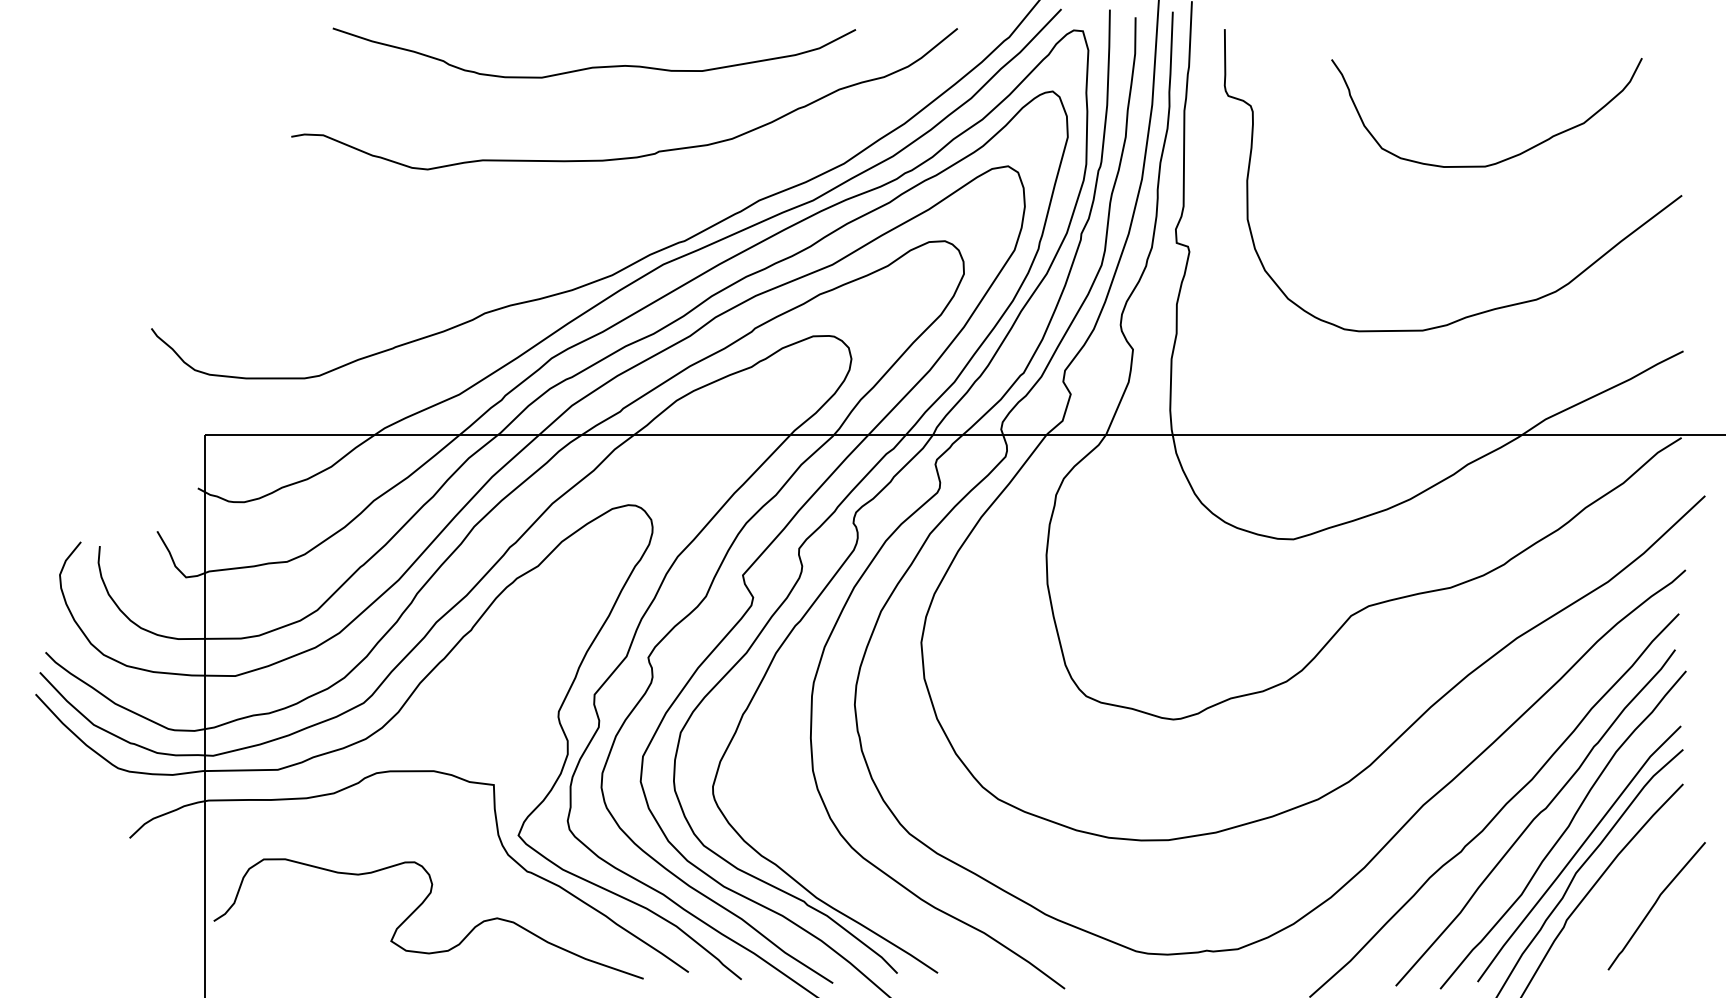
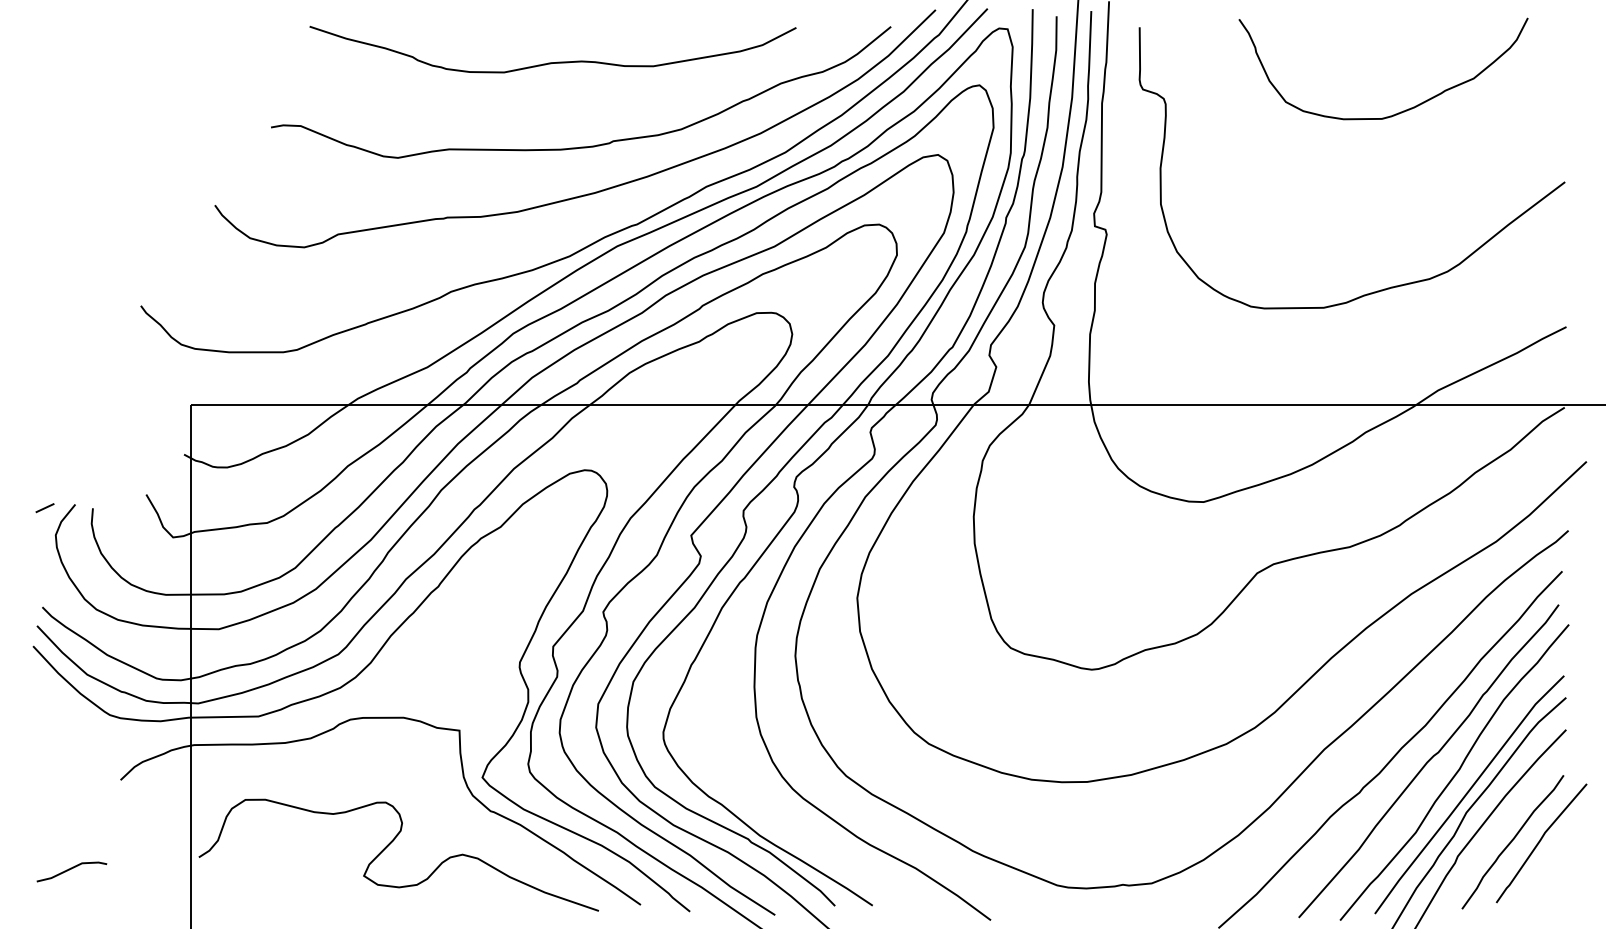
curve: (1503, 159) -> (1398, 112), moved
curve: (640, 205) -> (595, 191), added
line: (48, 545) -> (45, 507), added
curve: (1625, 904) -> (1512, 841), added
line: (76, 934) -> (71, 869), added

